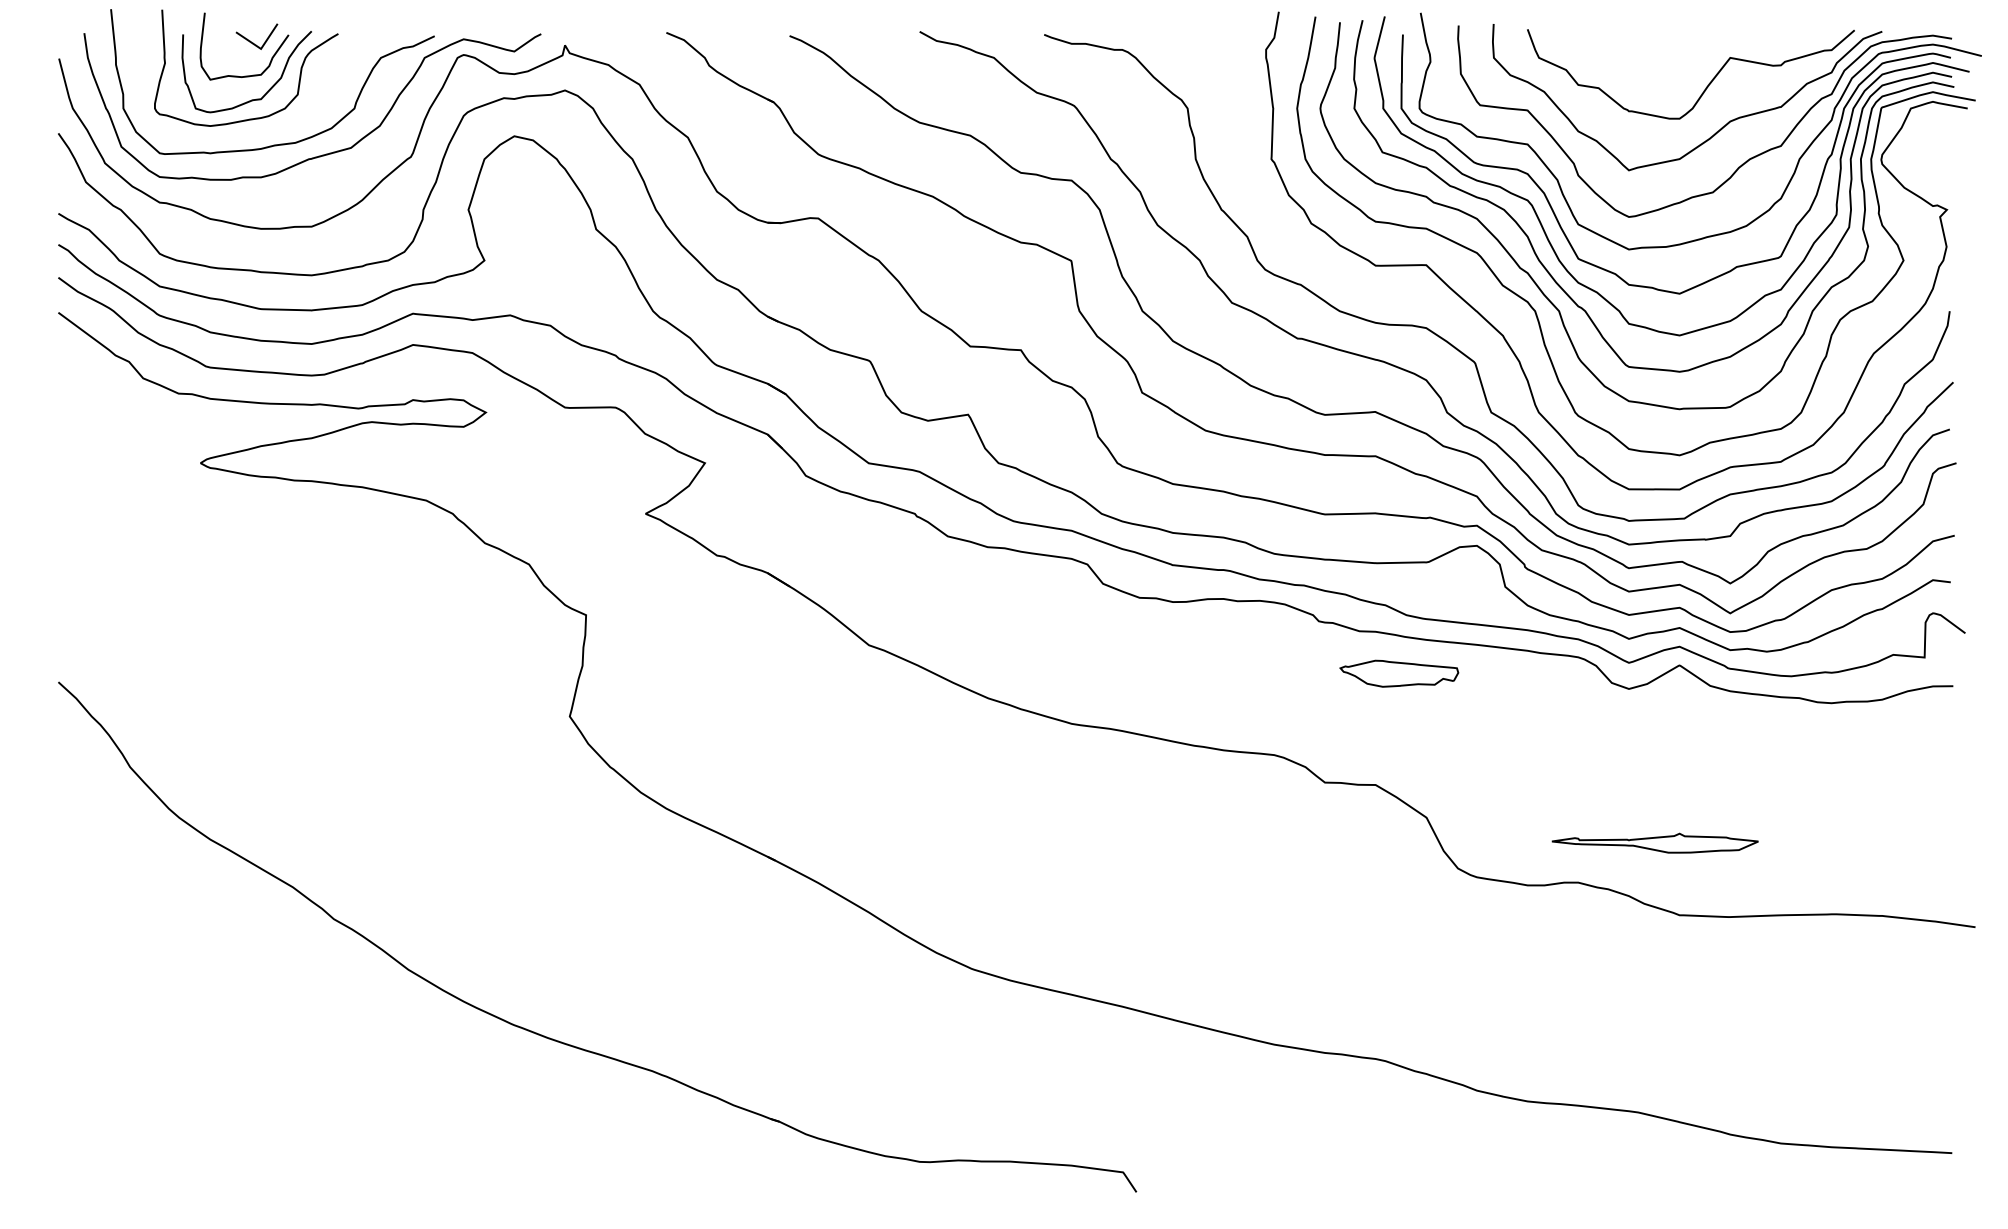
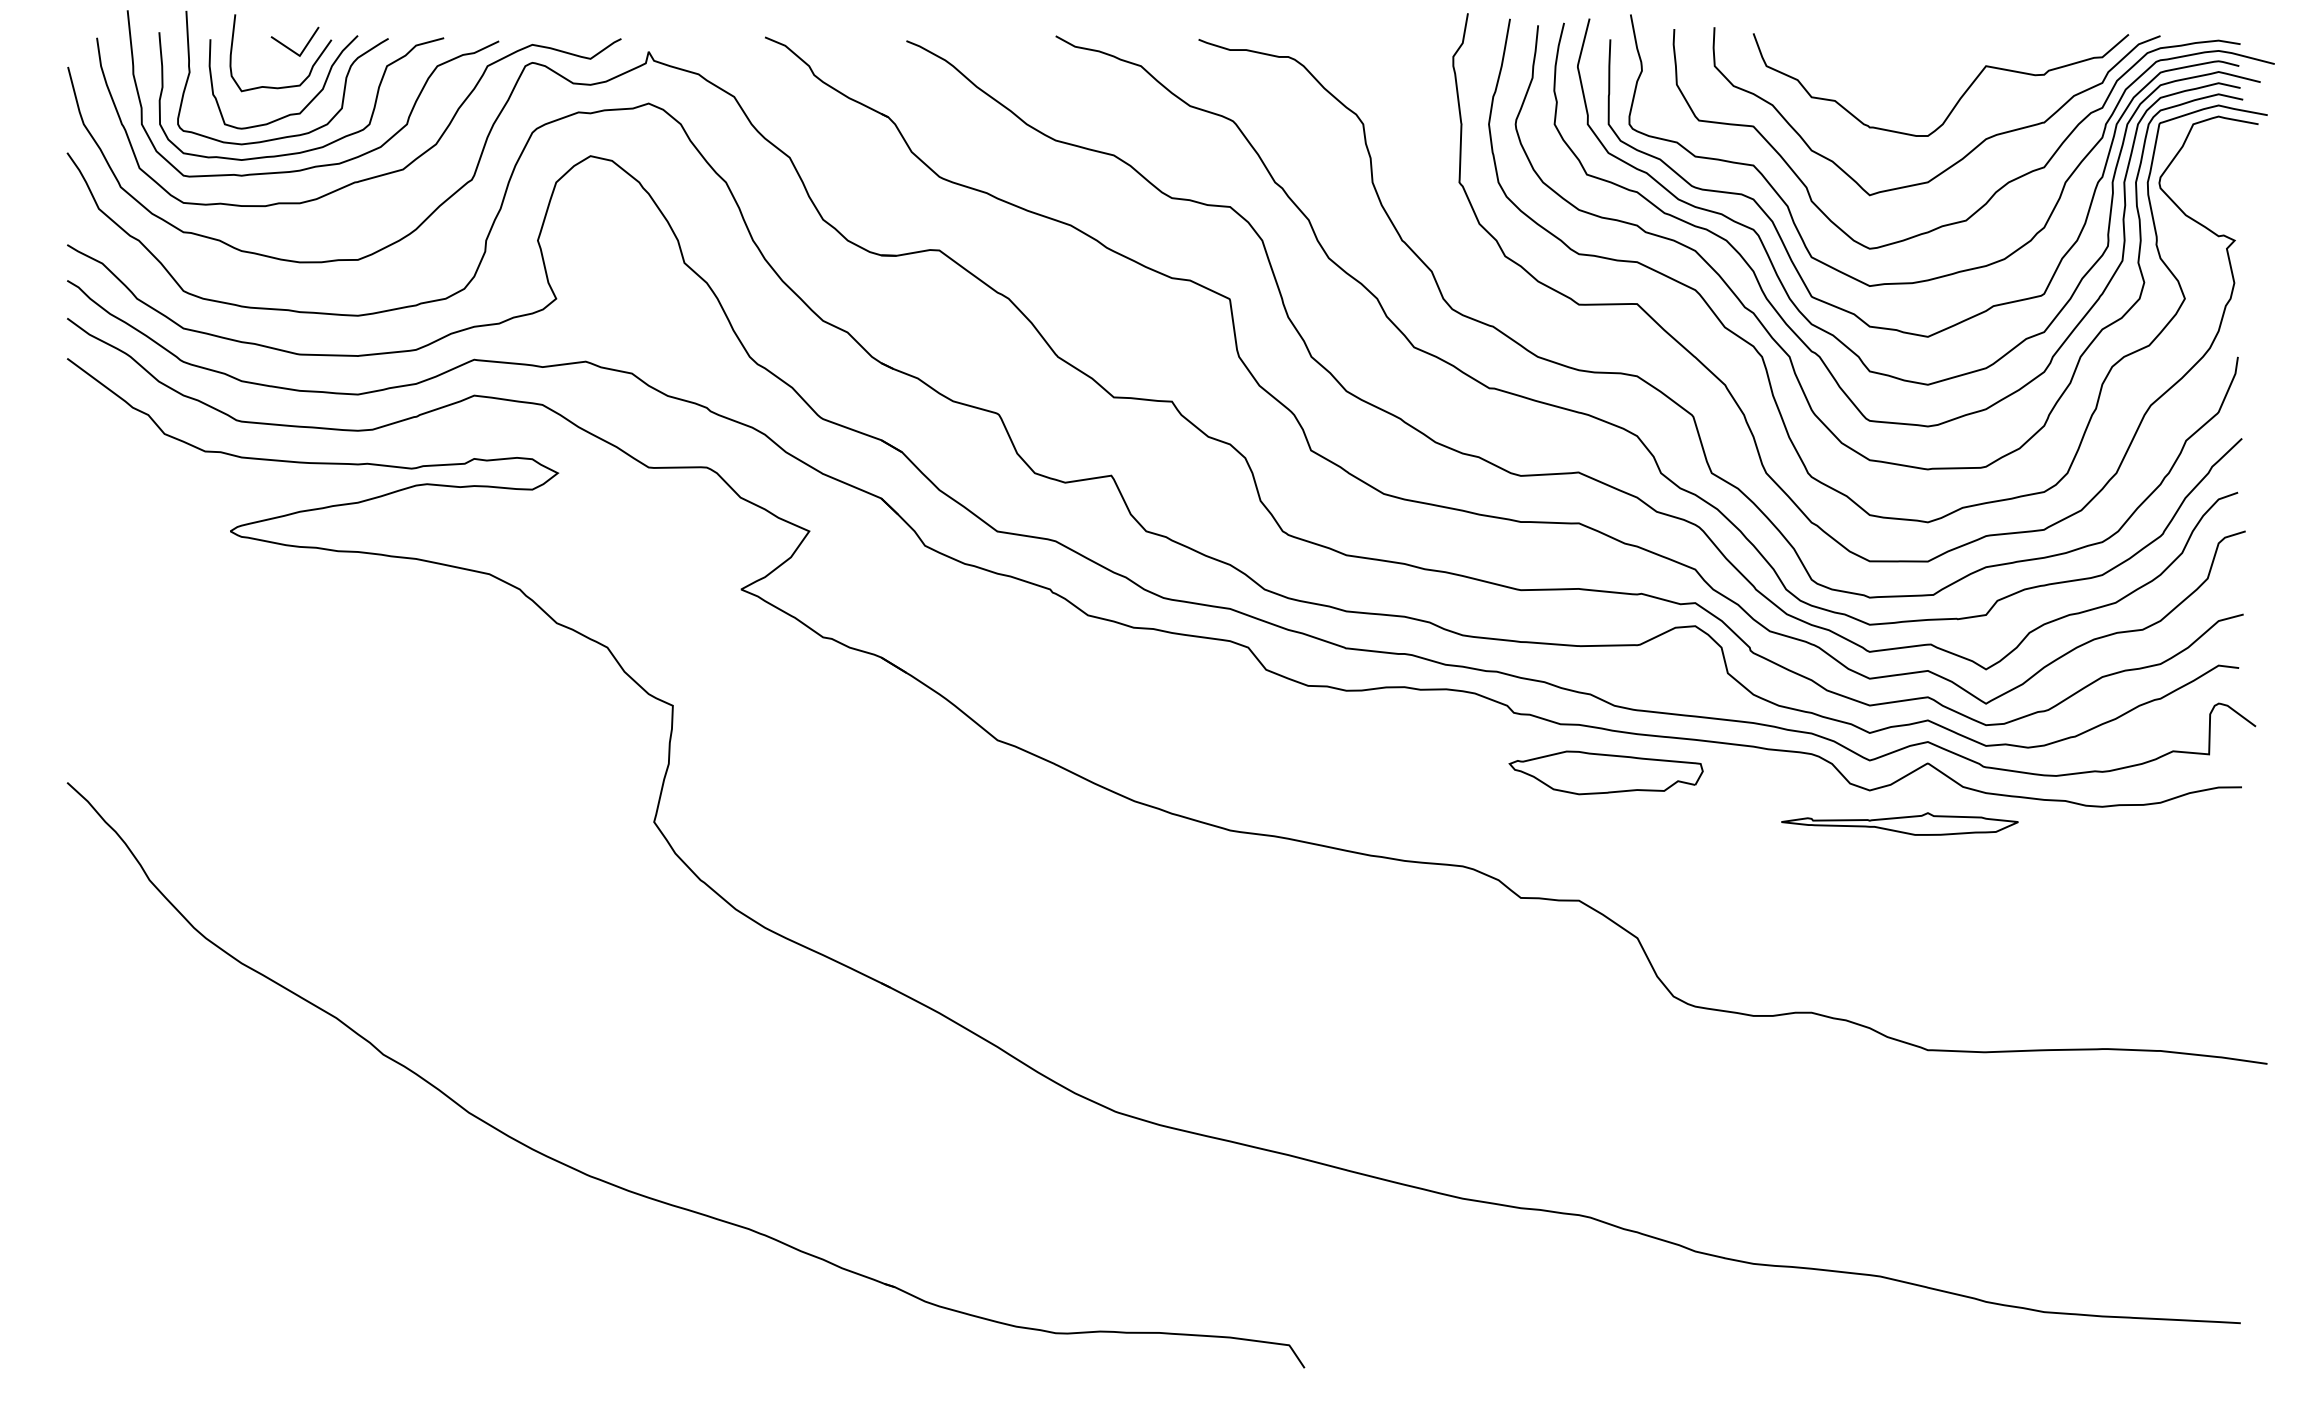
curve: (271, 129) -> (311, 148), added
part: (1399, 673) -> (1606, 772), size x1.43
part: (1654, 842) -> (1899, 823), moved

